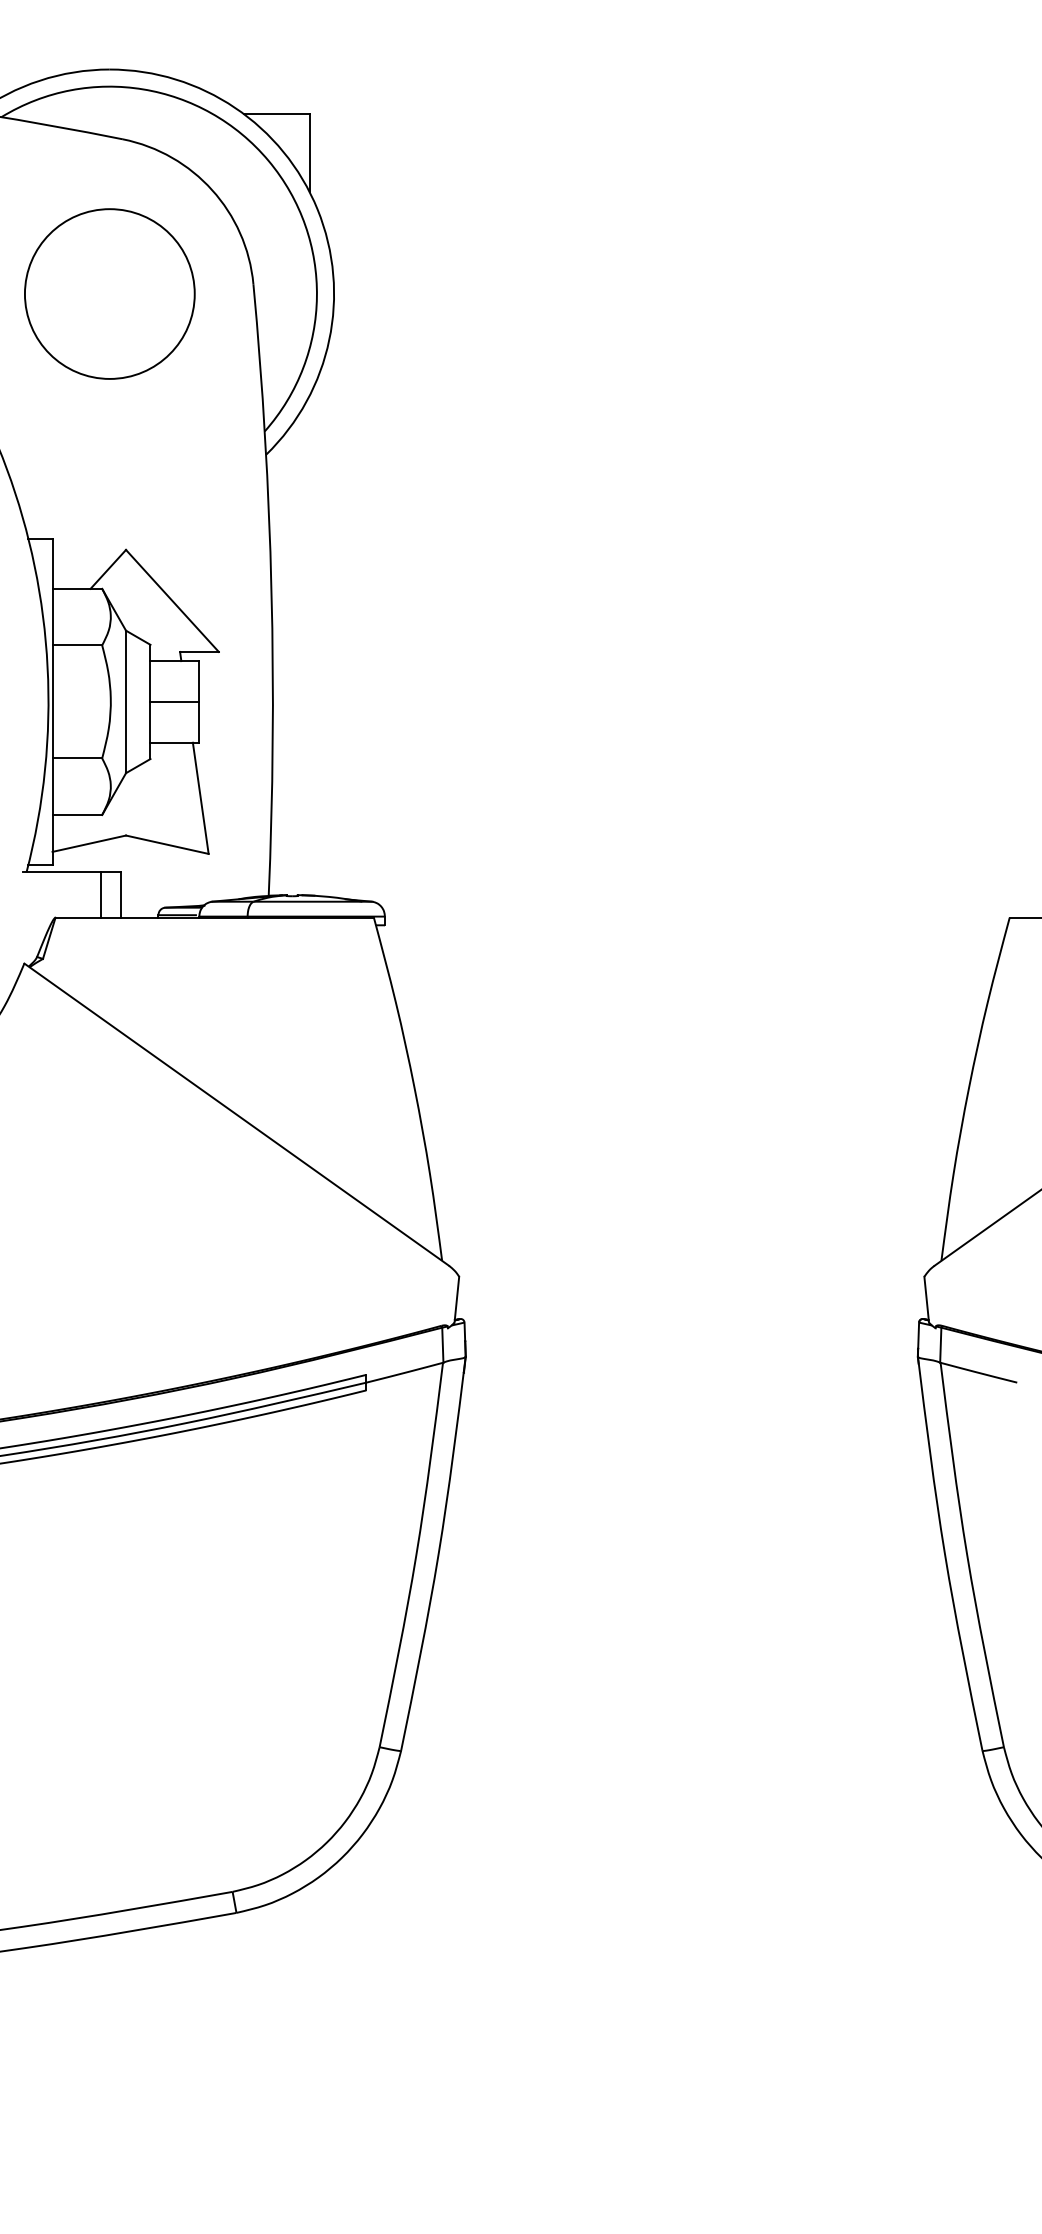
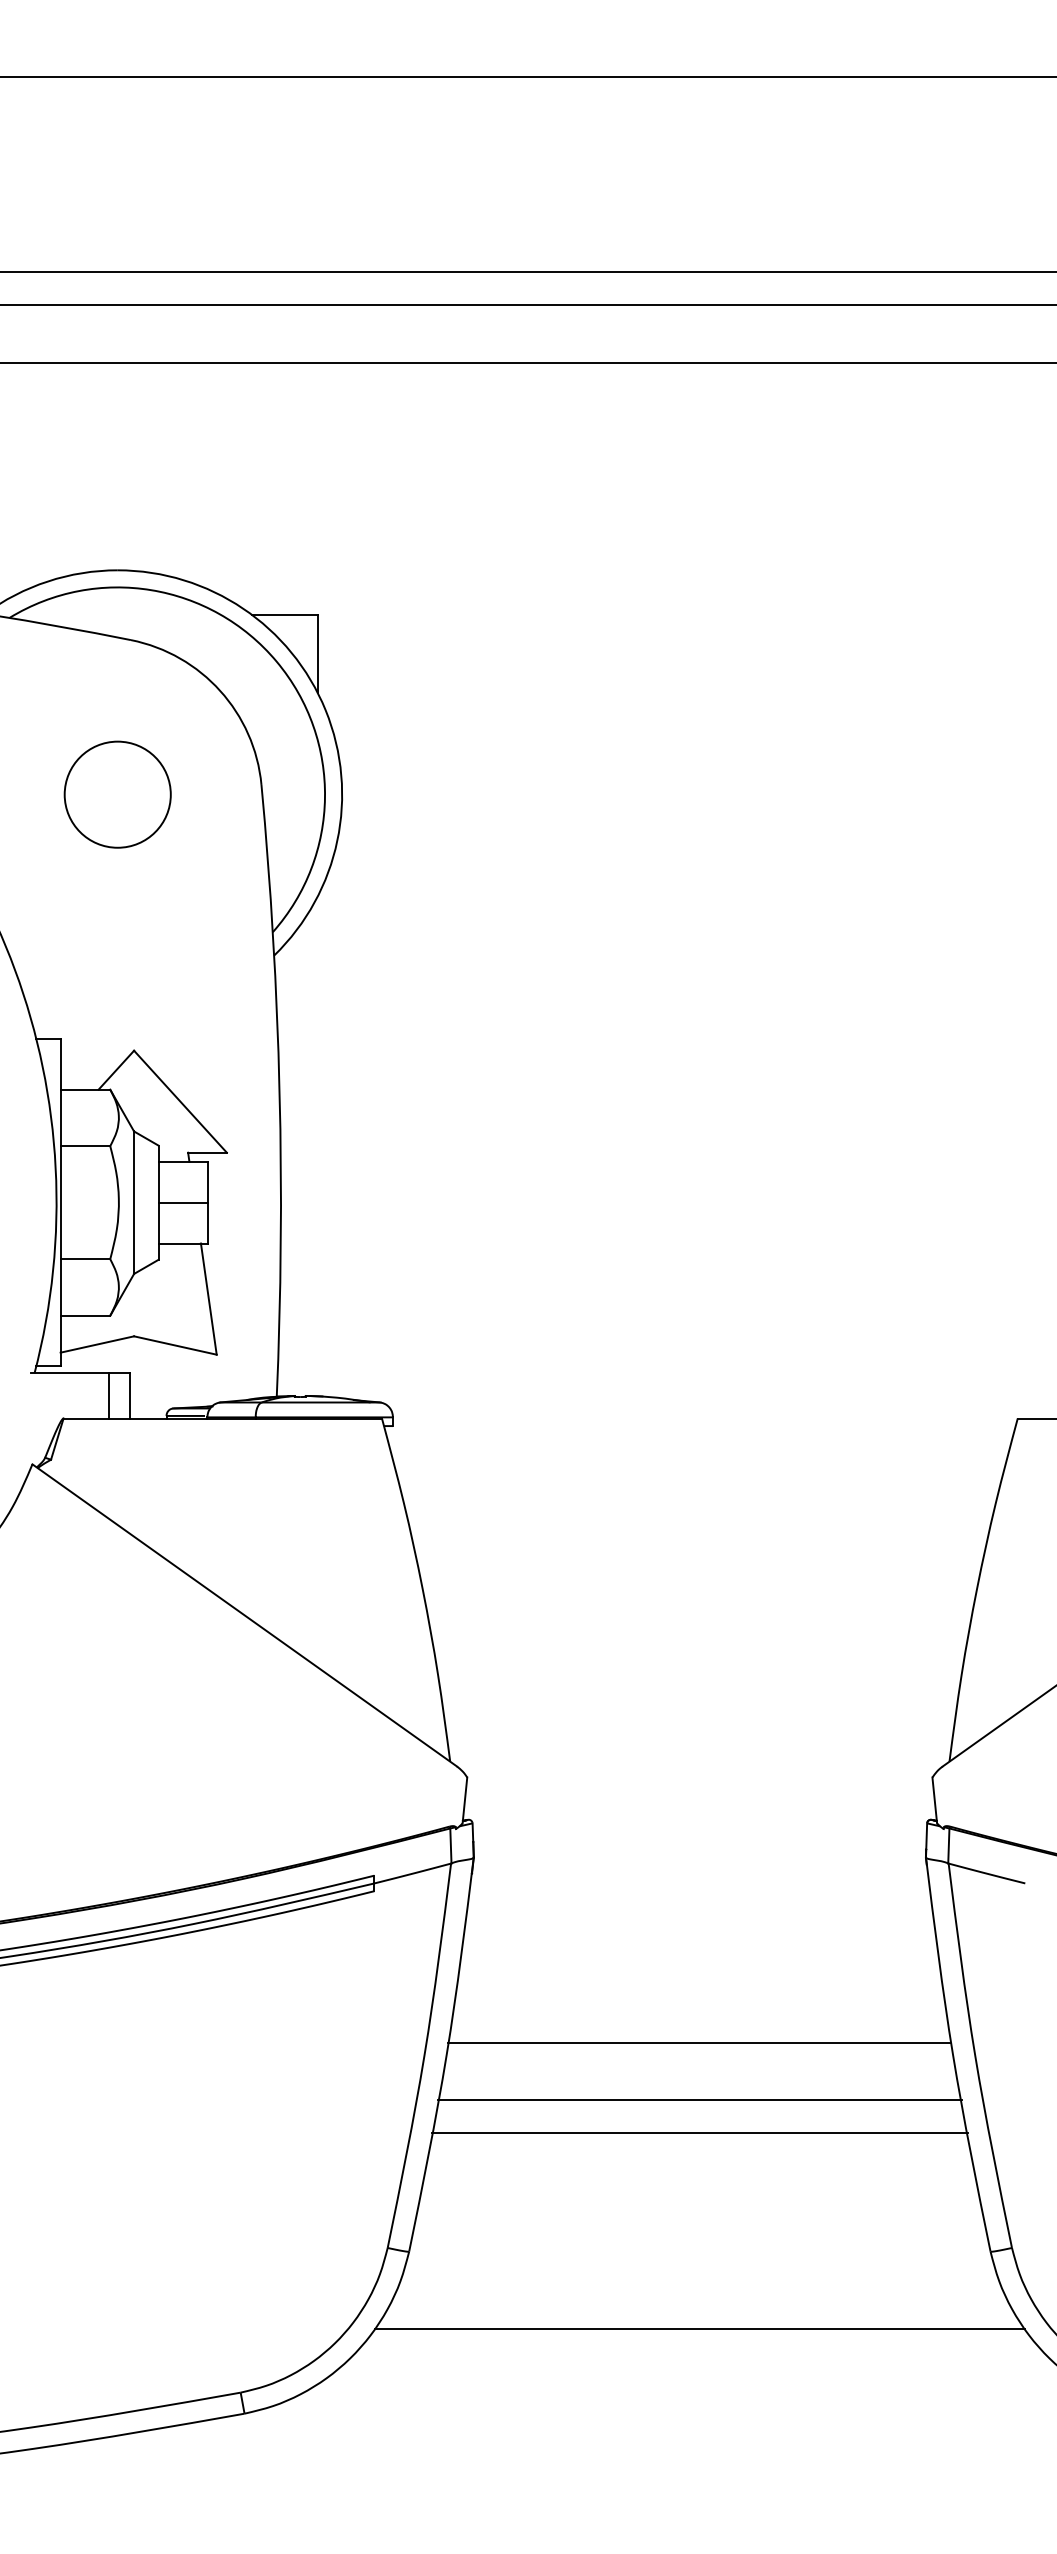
circle: (109, 293) -> (117, 794), size x0.62
line: (691, 1541) -> (699, 2042), added
line: (691, 1599) -> (699, 2100), added
line: (691, 1631) -> (699, 2132), added
line: (691, 1827) -> (699, 2328), added

